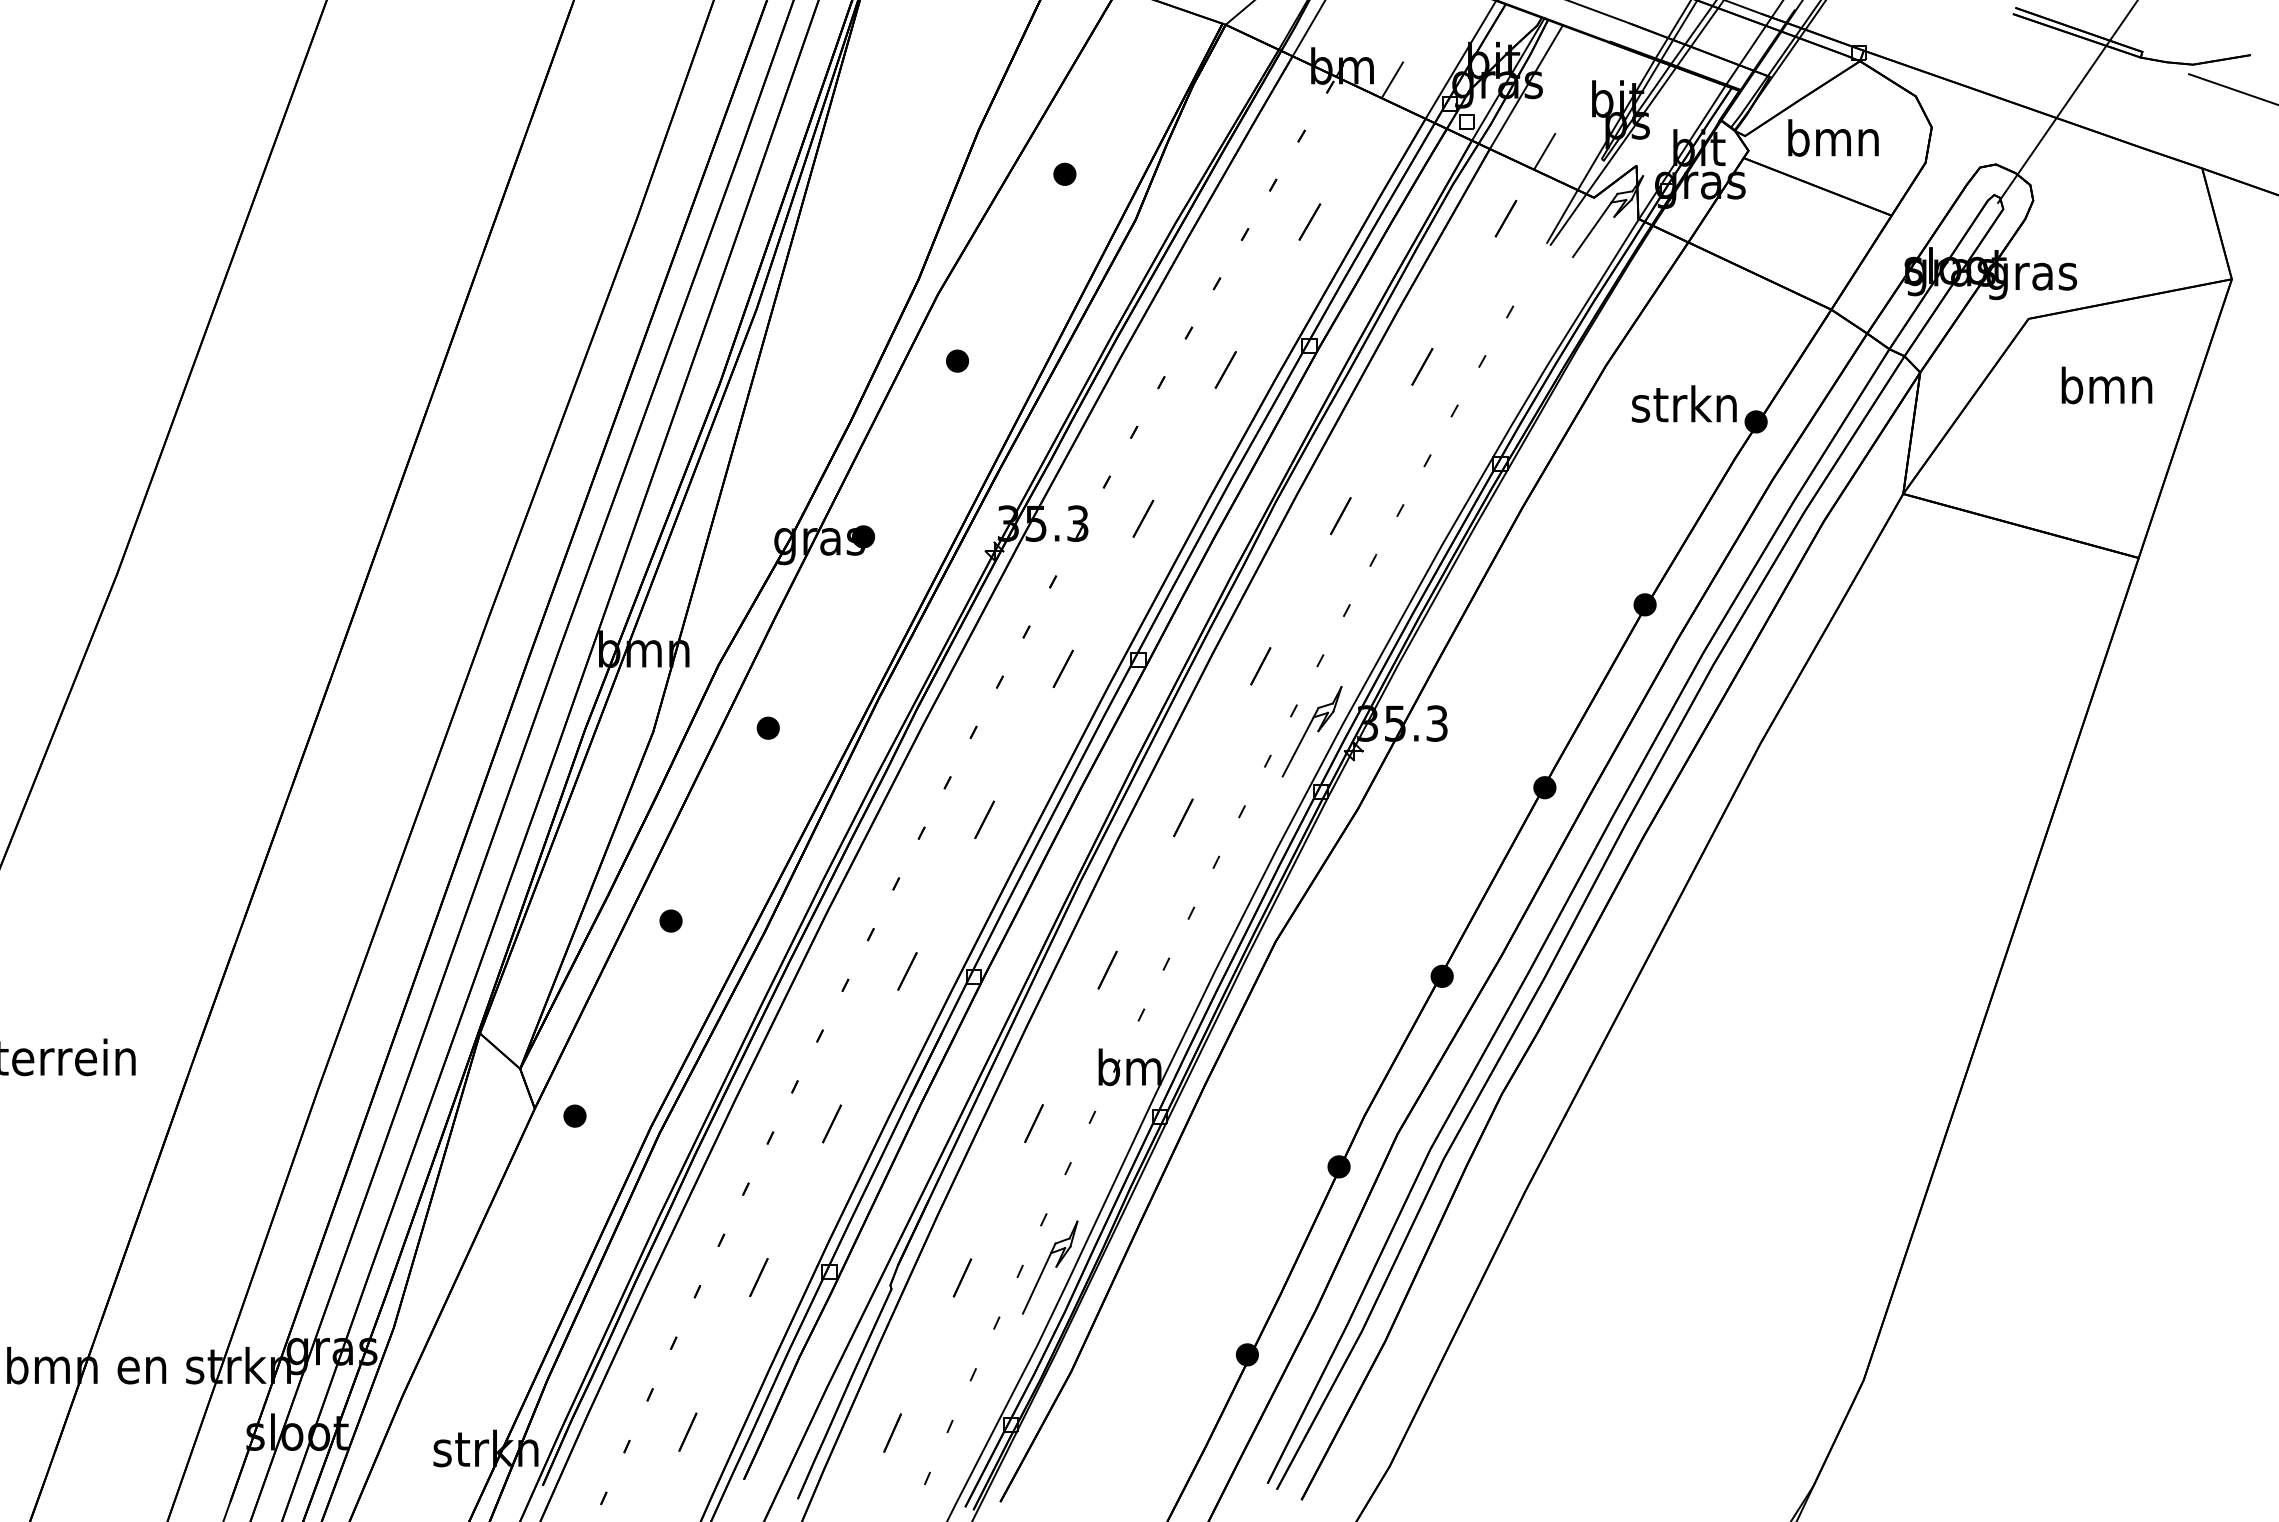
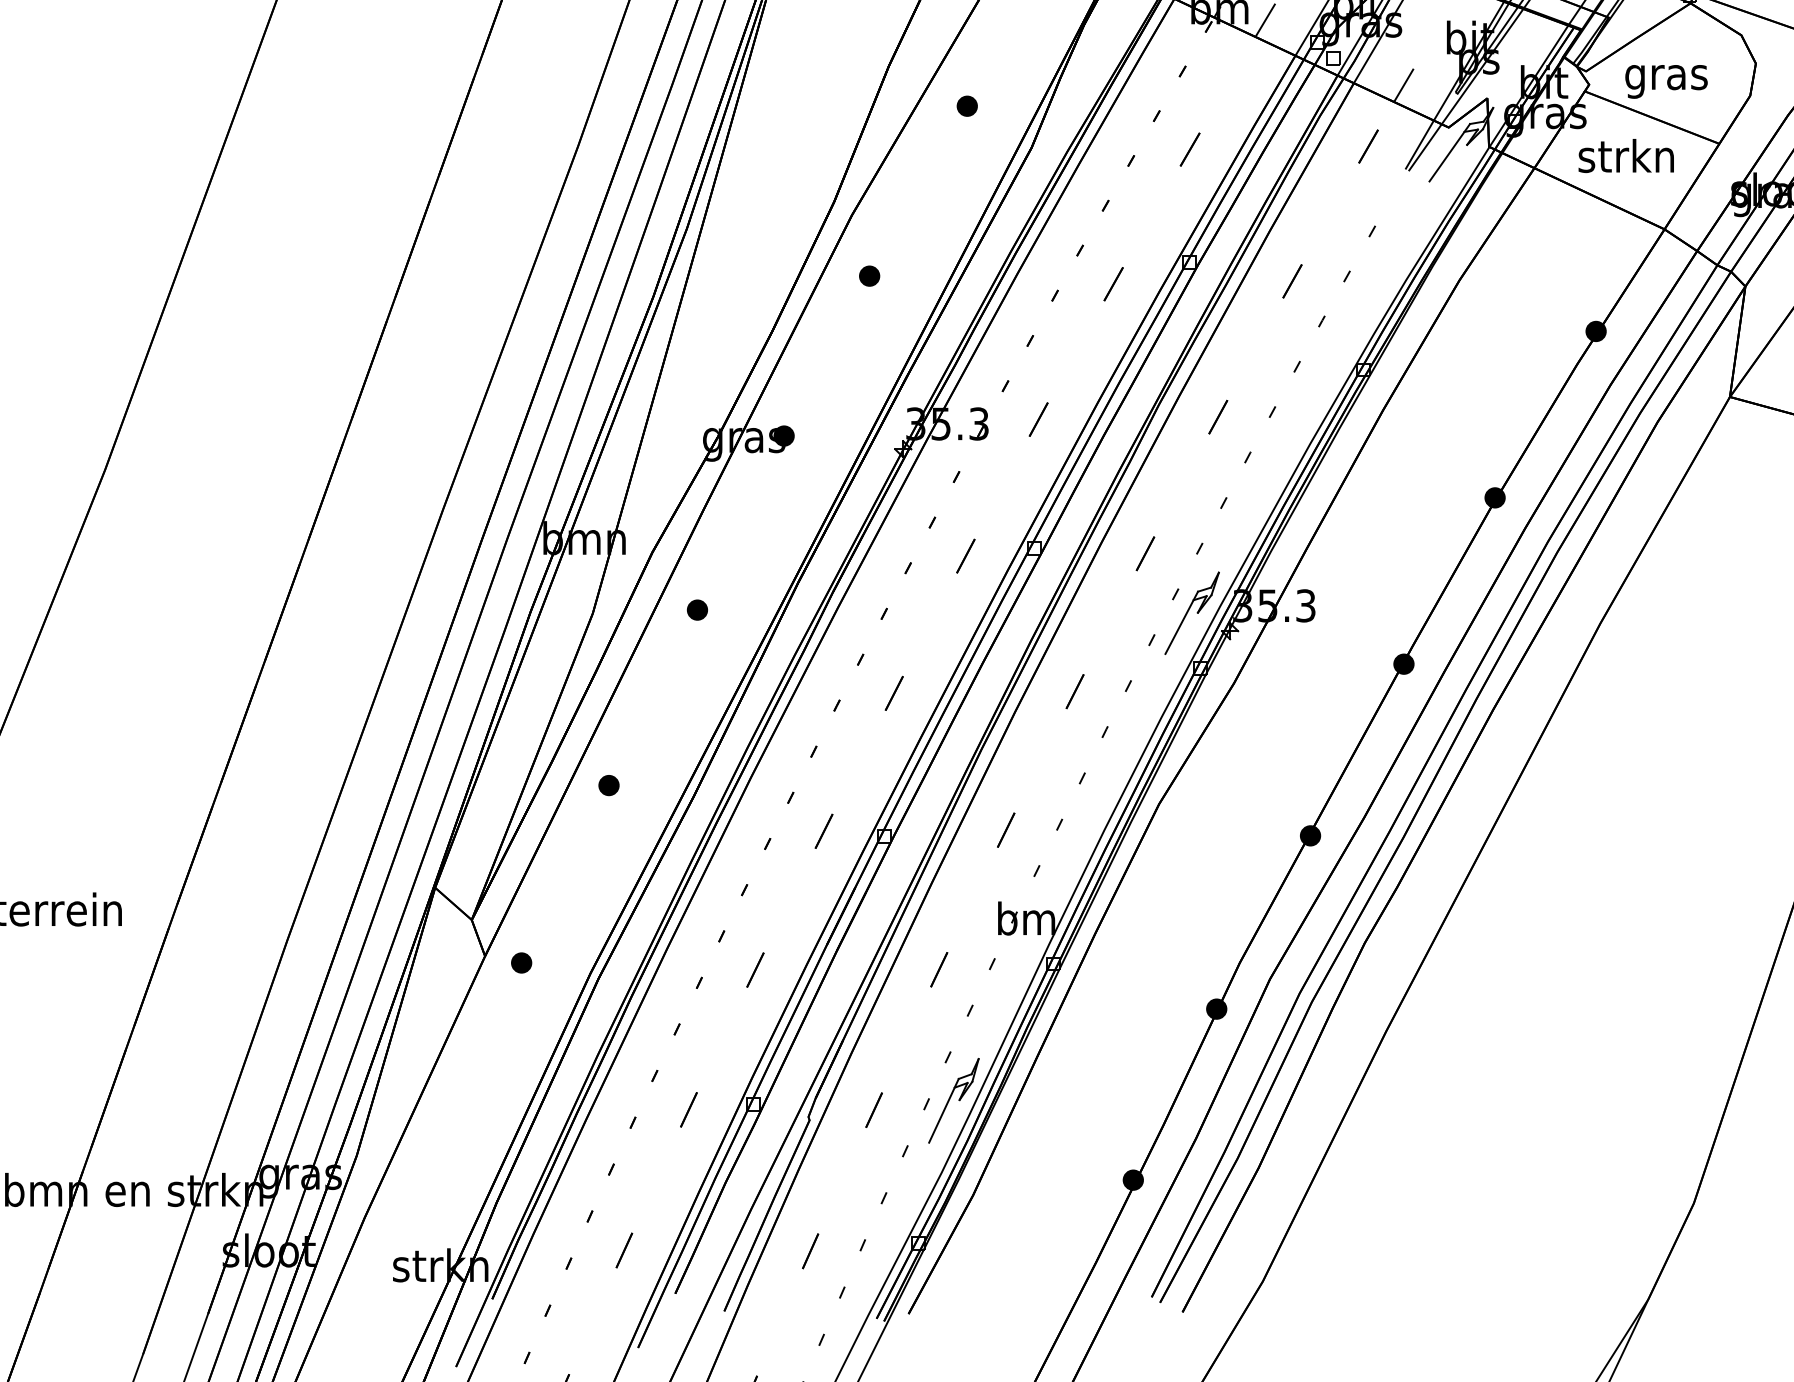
text: (1833, 142) -> (1666, 77), bmn -> gras
text: (1684, 403) -> (1626, 155), moved

